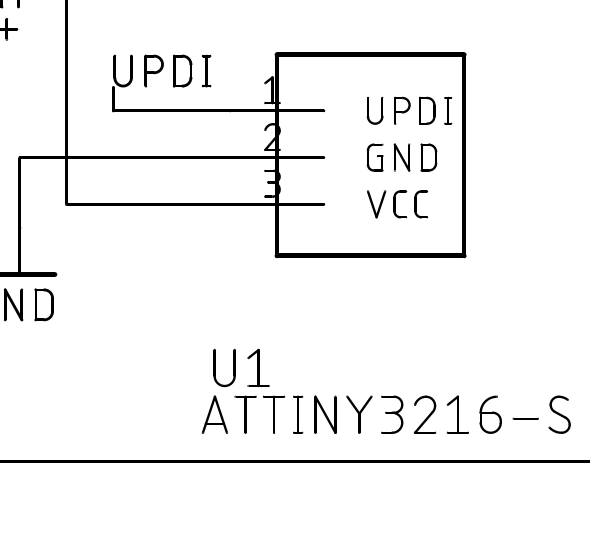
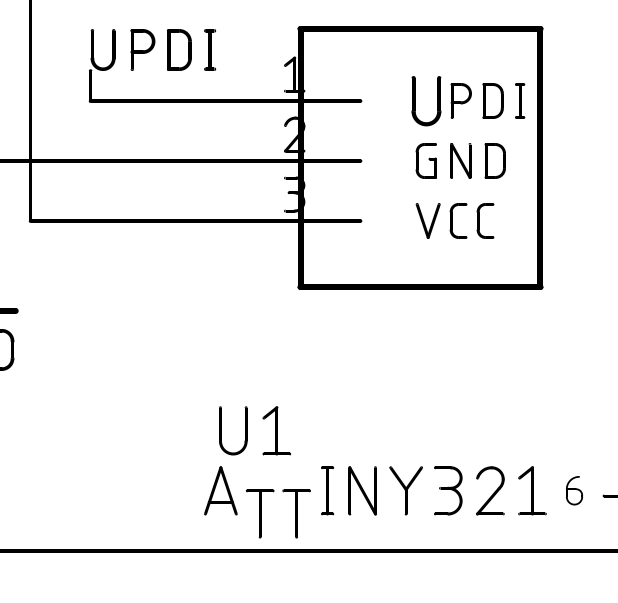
part: (374, 110) -> (425, 100), size x1.4
part: (246, 414) -> (261, 513), moved
part: (490, 414) -> (574, 490), size x0.6

